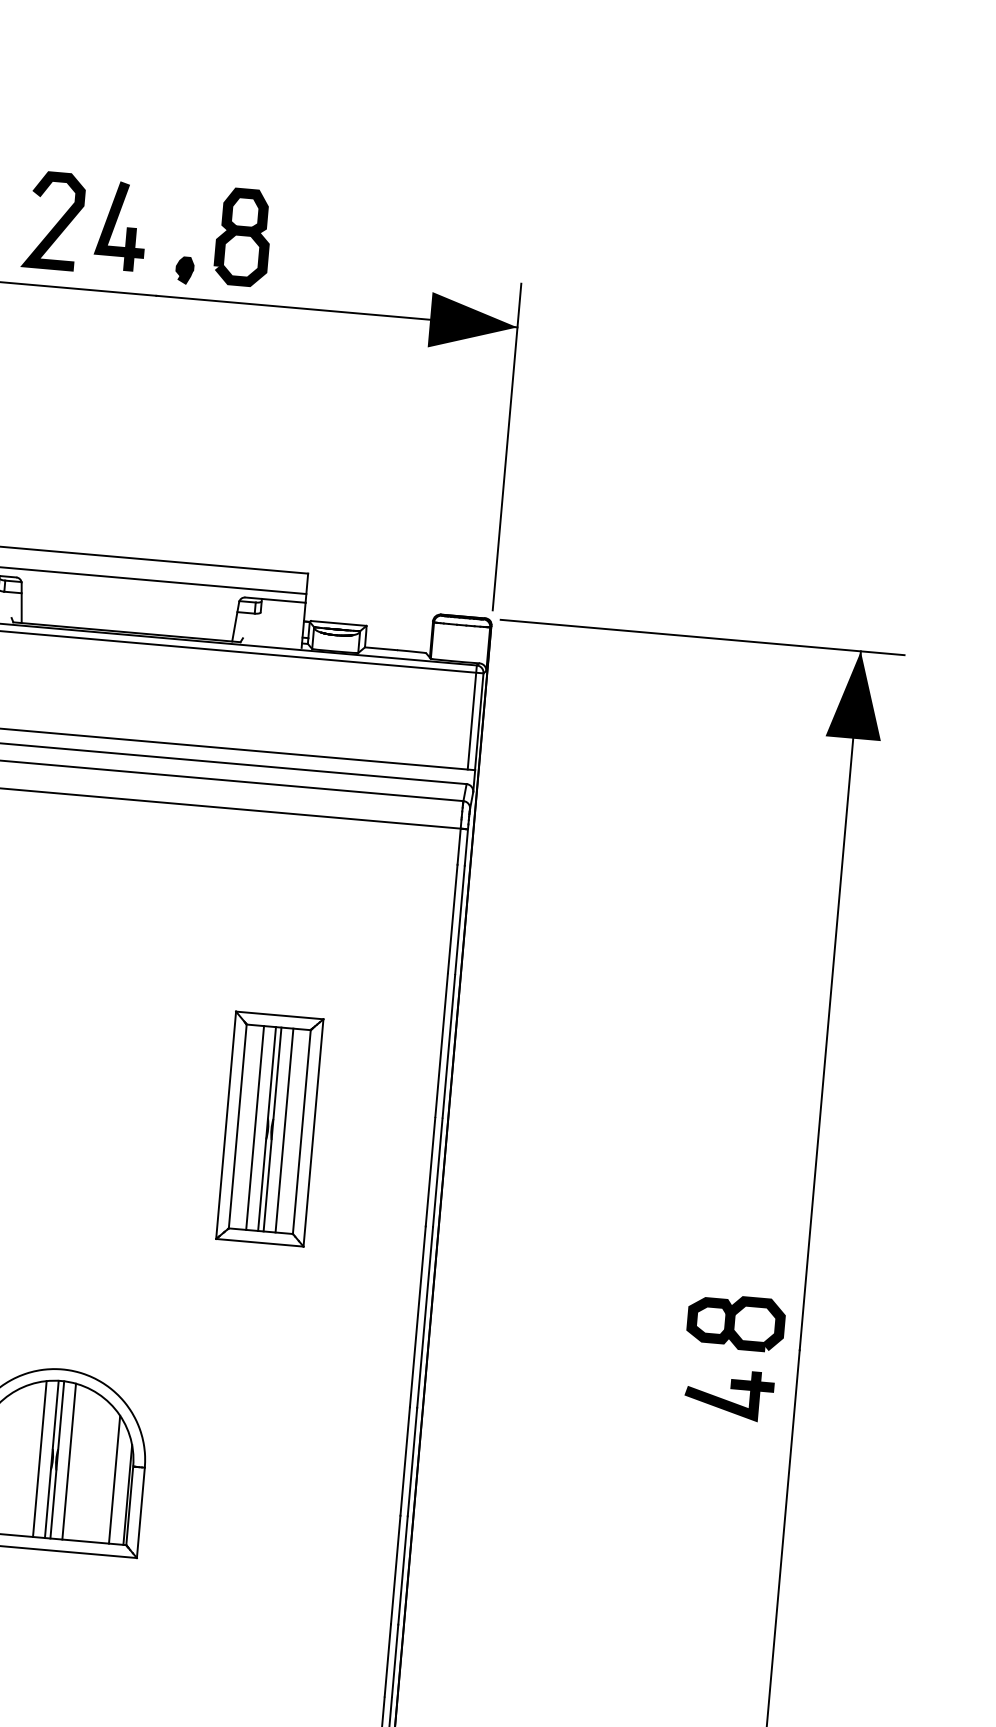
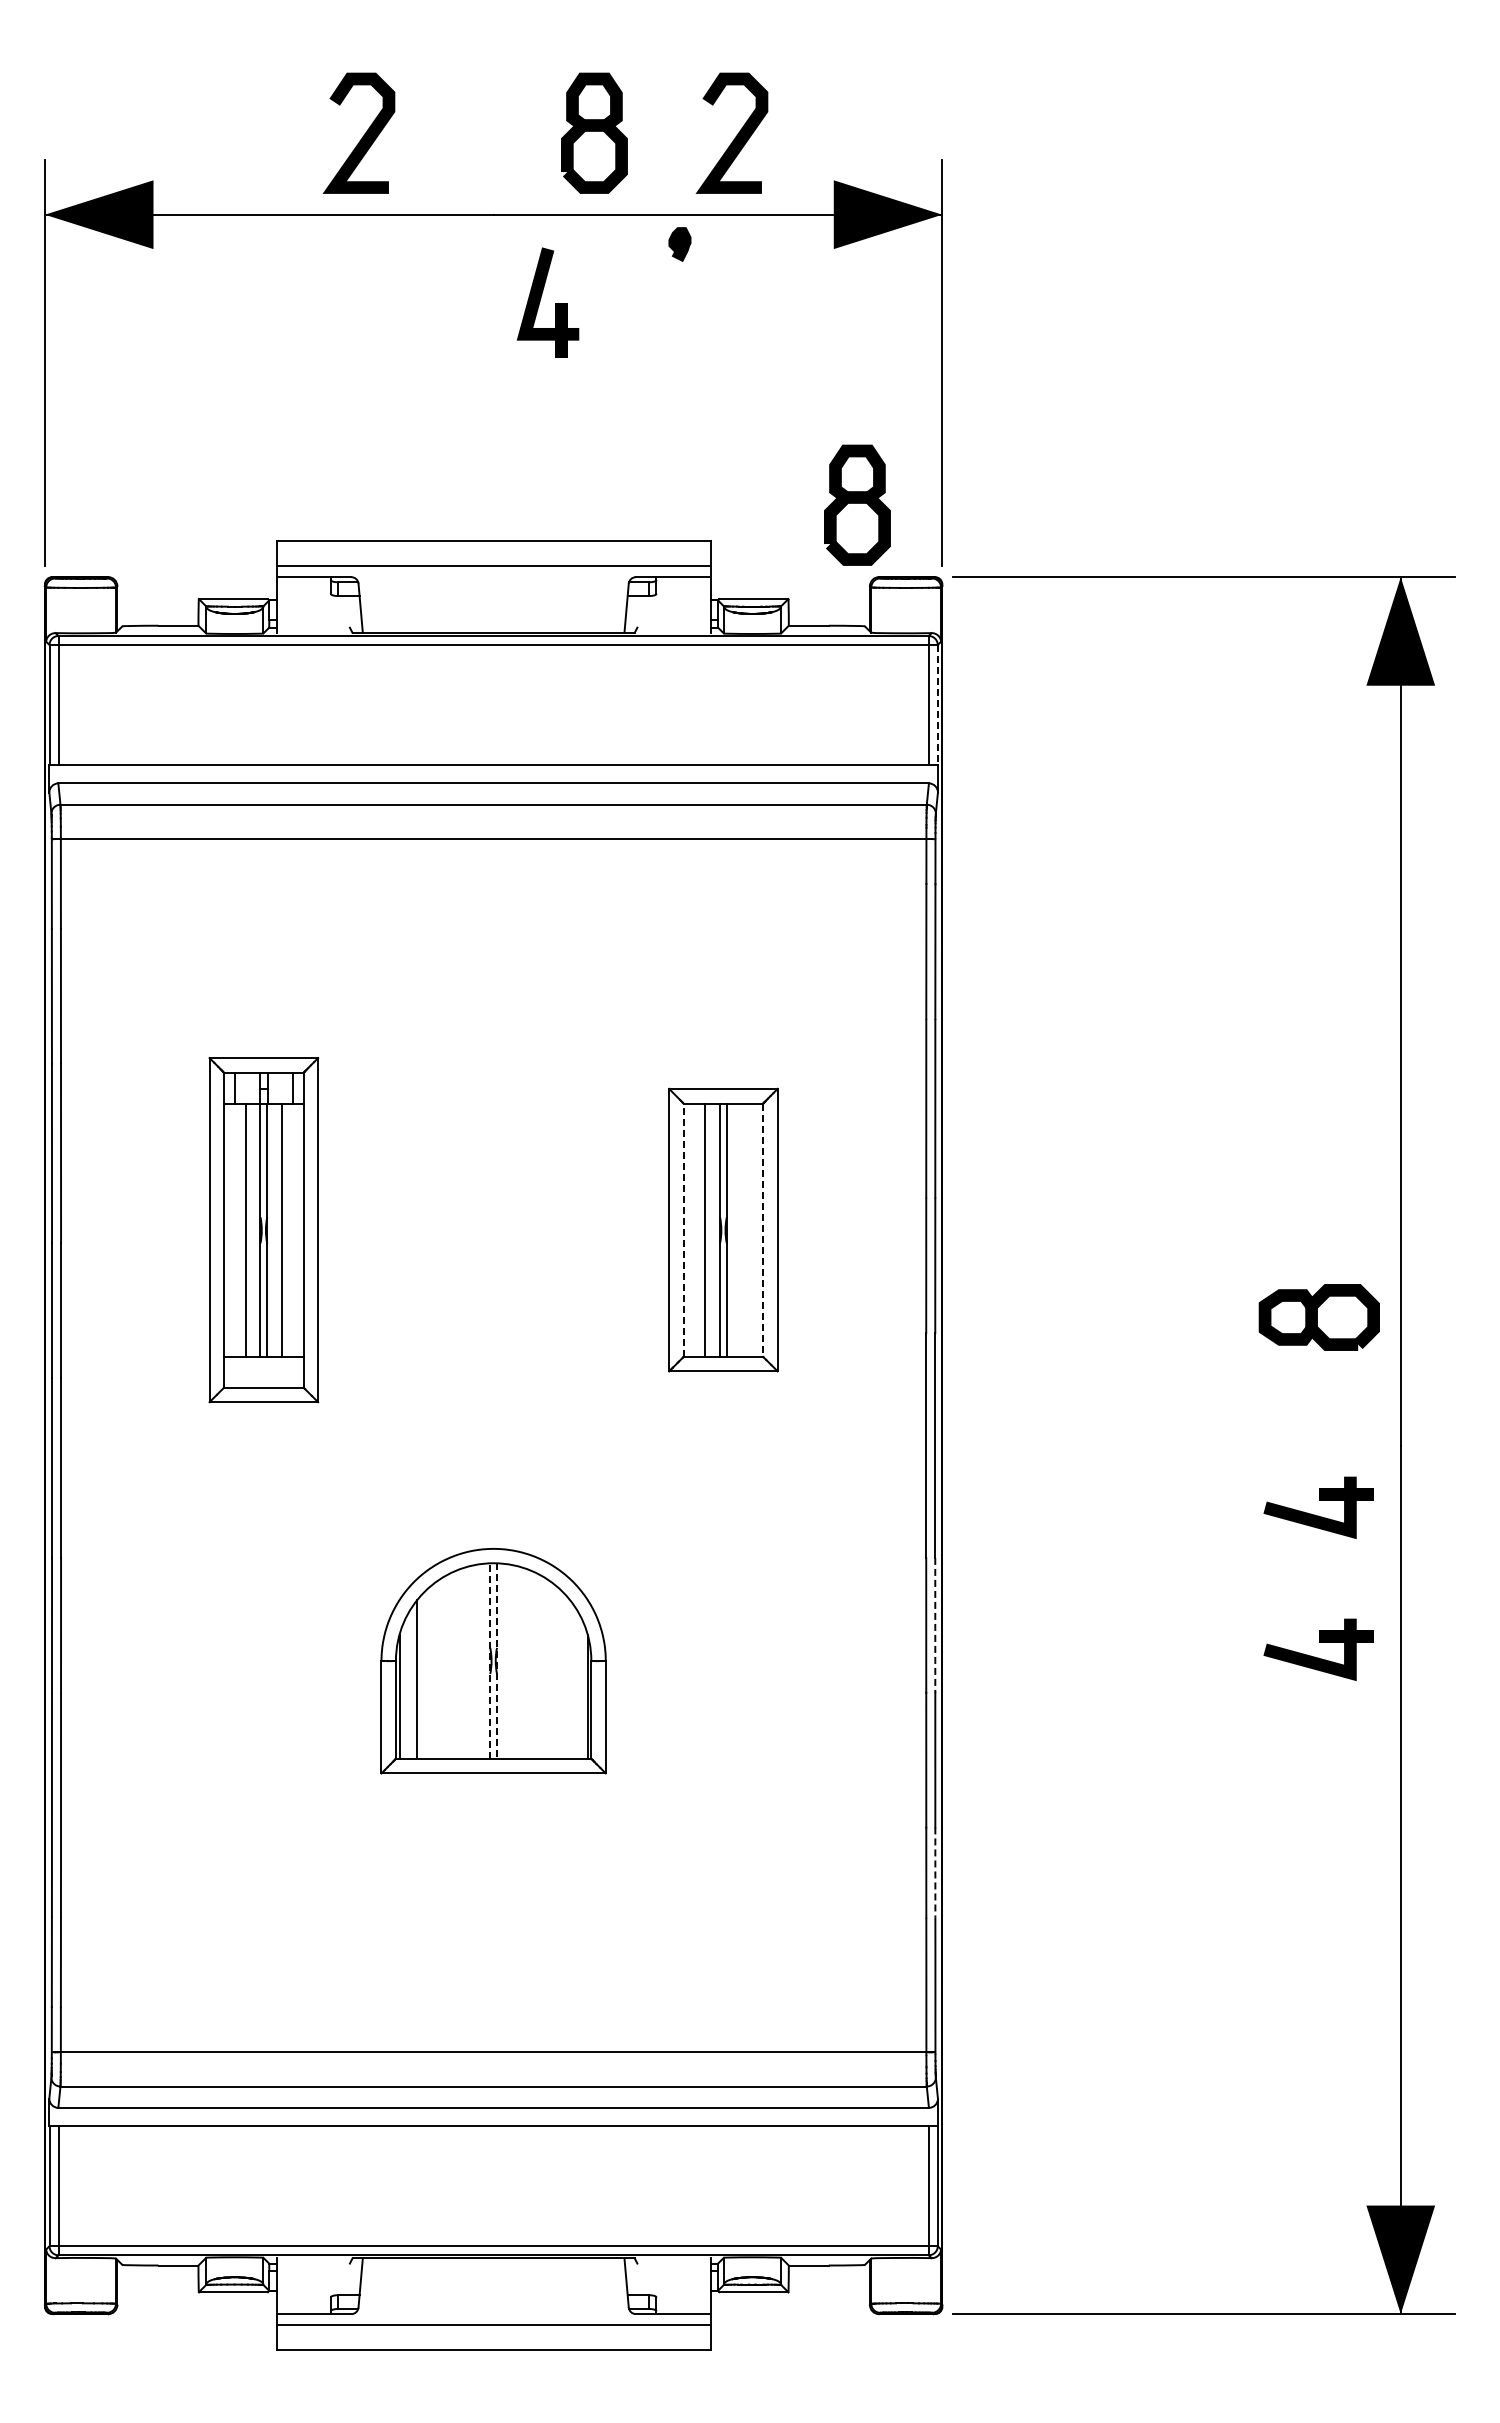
part: (115, 225) -> (540, 302), moved
curve: (356, 249) -> (735, 136), added
part: (184, 270) -> (679, 244), moved
part: (428, 554) -> (857, 504), added
line: (479, 722) -> (937, 705), solid -> dashed
line: (237, 1126) -> (683, 1230), solid -> dashed
line: (284, 1129) -> (741, 1229), removed
line: (302, 1132) -> (763, 1230), solid -> dashed
part: (735, 1322) -> (1318, 1317), moved
line: (39, 1458) -> (475, 1661), removed
line: (52, 1459) -> (490, 1660), solid -> dashed
line: (57, 1459) -> (497, 1660), solid -> dashed
line: (68, 1461) -> (511, 1661), removed
line: (412, 1462) -> (935, 1625), solid -> dashed
line: (114, 1479) -> (569, 1678), removed
part: (720, 1502) -> (1319, 1642), added
line: (395, 1660) -> (935, 1872), solid -> dashed

